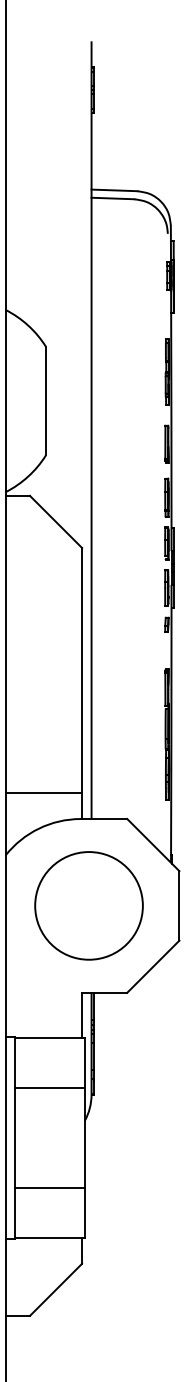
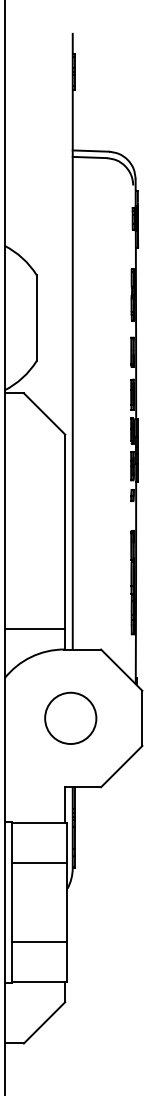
circle: (88, 906) -> (70, 718), size x0.6

